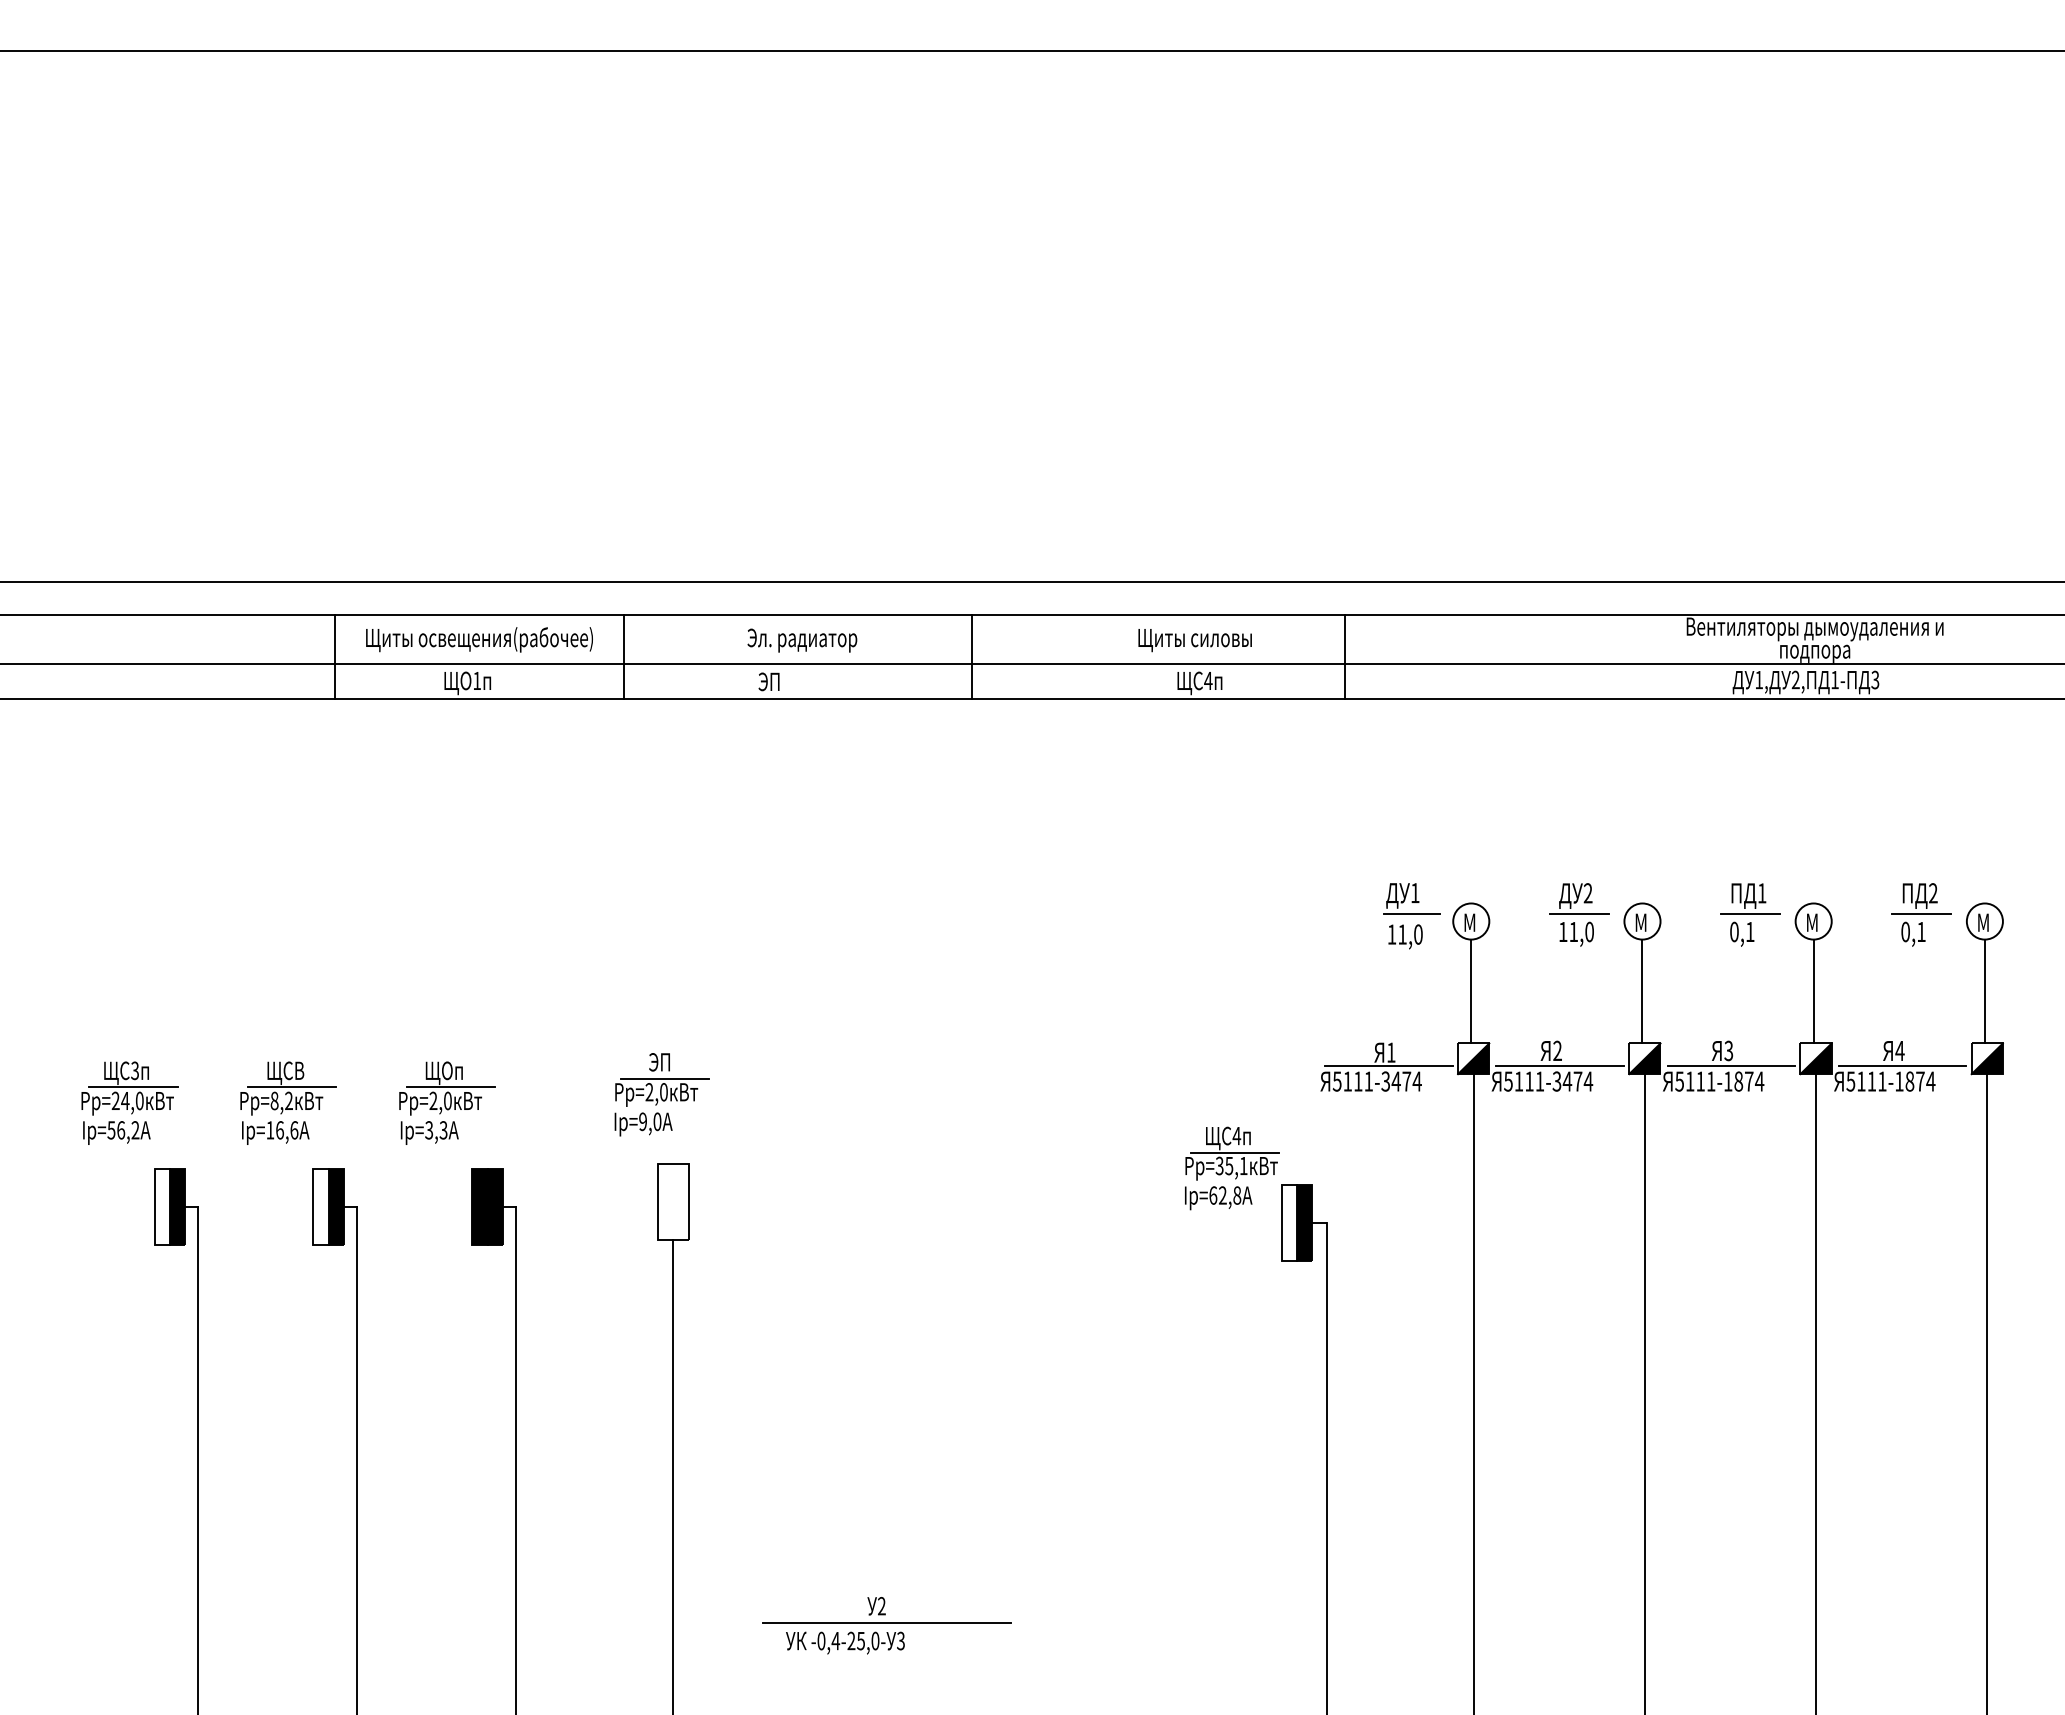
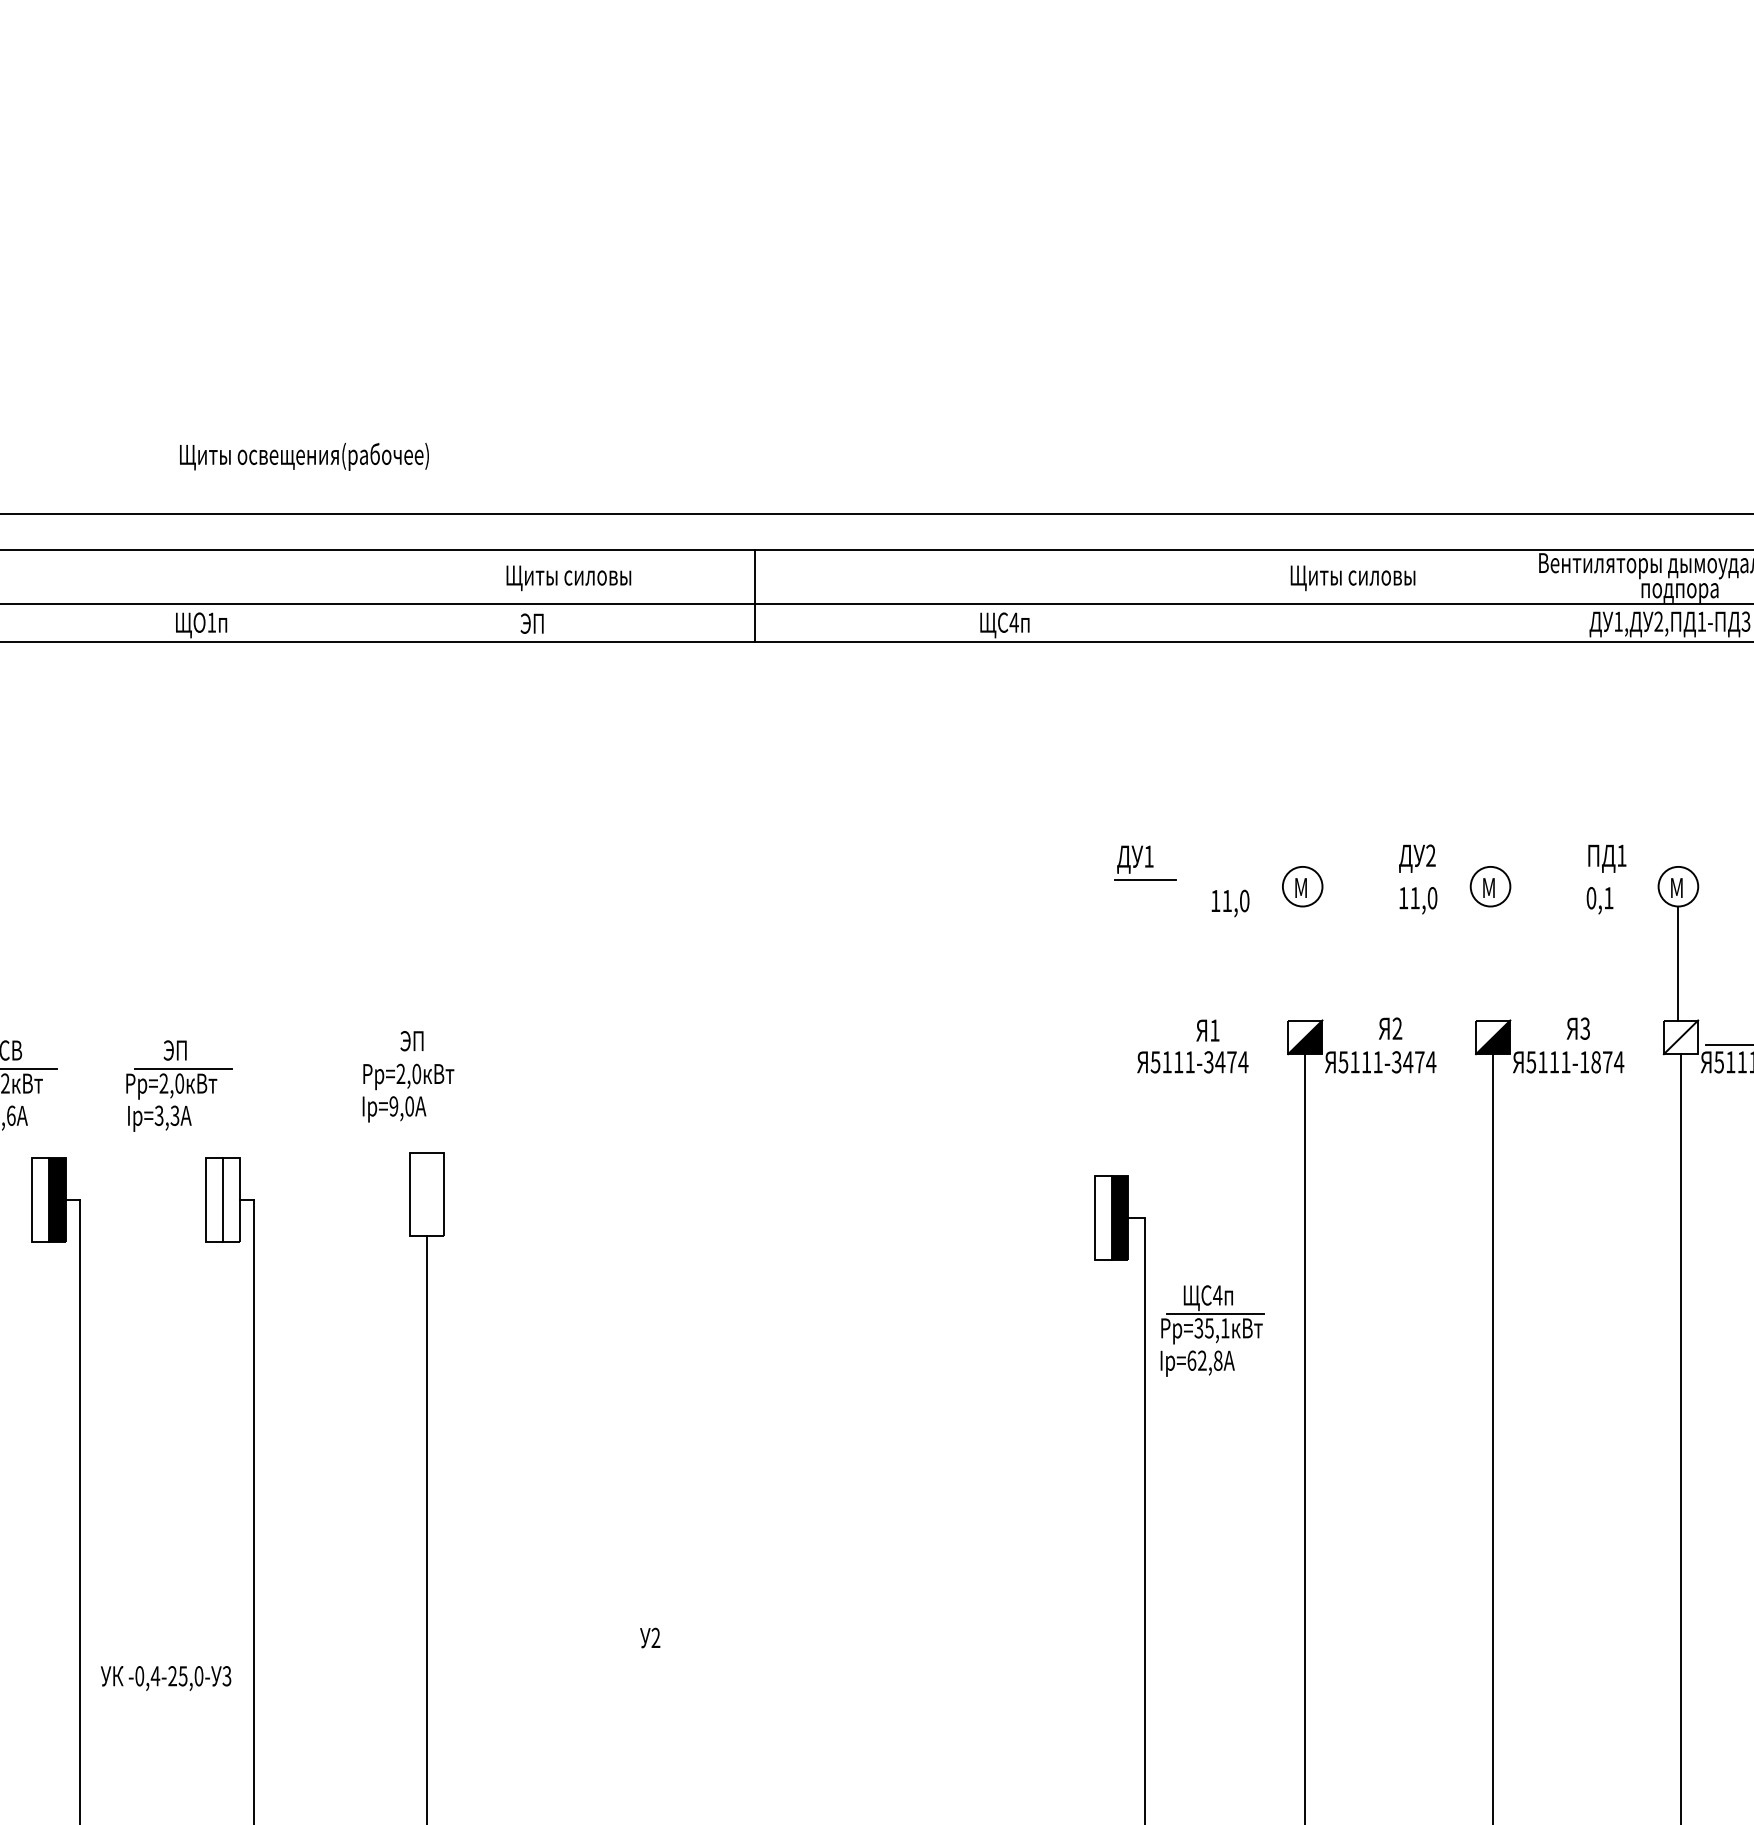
text: (479, 639) -> (304, 456), moved
text: (802, 640) -> (568, 578), Эл. радиатор -> Щиты силовы
text: (1194, 640) -> (1352, 578), moved
line: (335, 656) -> (56, 595), removed
line: (624, 656) -> (373, 595), removed
line: (1345, 656) -> (1164, 595), removed
part: (1411, 898) -> (1144, 862), moved
line: (1578, 913) -> (1420, 877), removed
line: (1750, 913) -> (1609, 877), removed
line: (1471, 991) -> (1302, 963), removed
line: (1642, 991) -> (1490, 963), removed
fill: (1815, 1058) -> (1680, 1036), removed
line: (1388, 1065) -> (1211, 1044), removed
line: (1559, 1065) -> (1399, 1044), removed
line: (1731, 1065) -> (1588, 1044), removed
text: (443, 1072) -> (174, 1052), ЩОп -> ЭП
line: (664, 1078) -> (417, 1058), removed
part: (1232, 1168) -> (1212, 1331), moved
fill: (487, 1206) -> (223, 1199), removed
line: (886, 1623) -> (661, 1656), removed
text: (845, 1642) -> (166, 1677), moved

